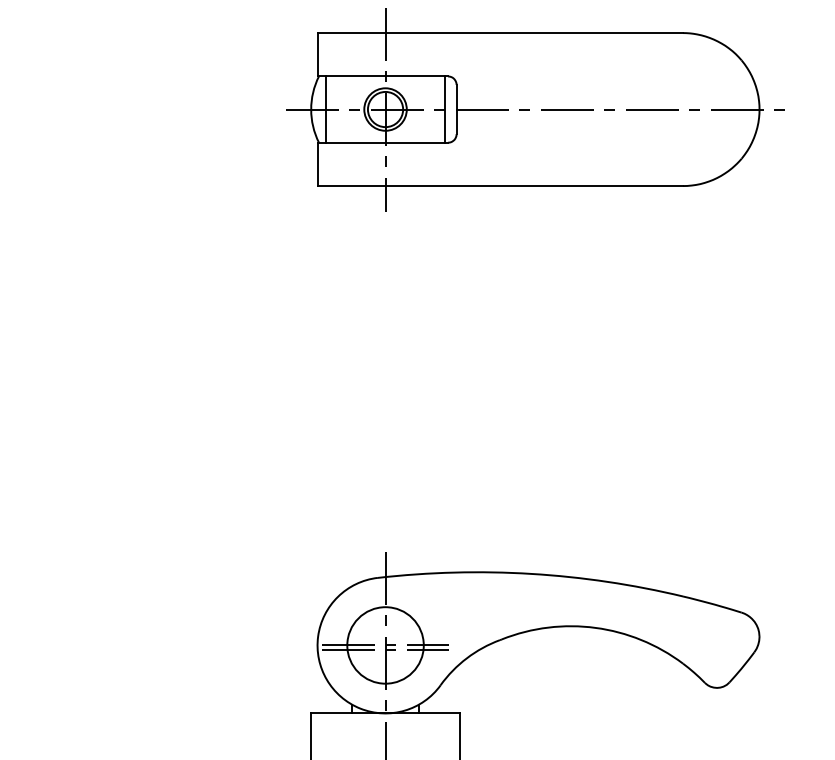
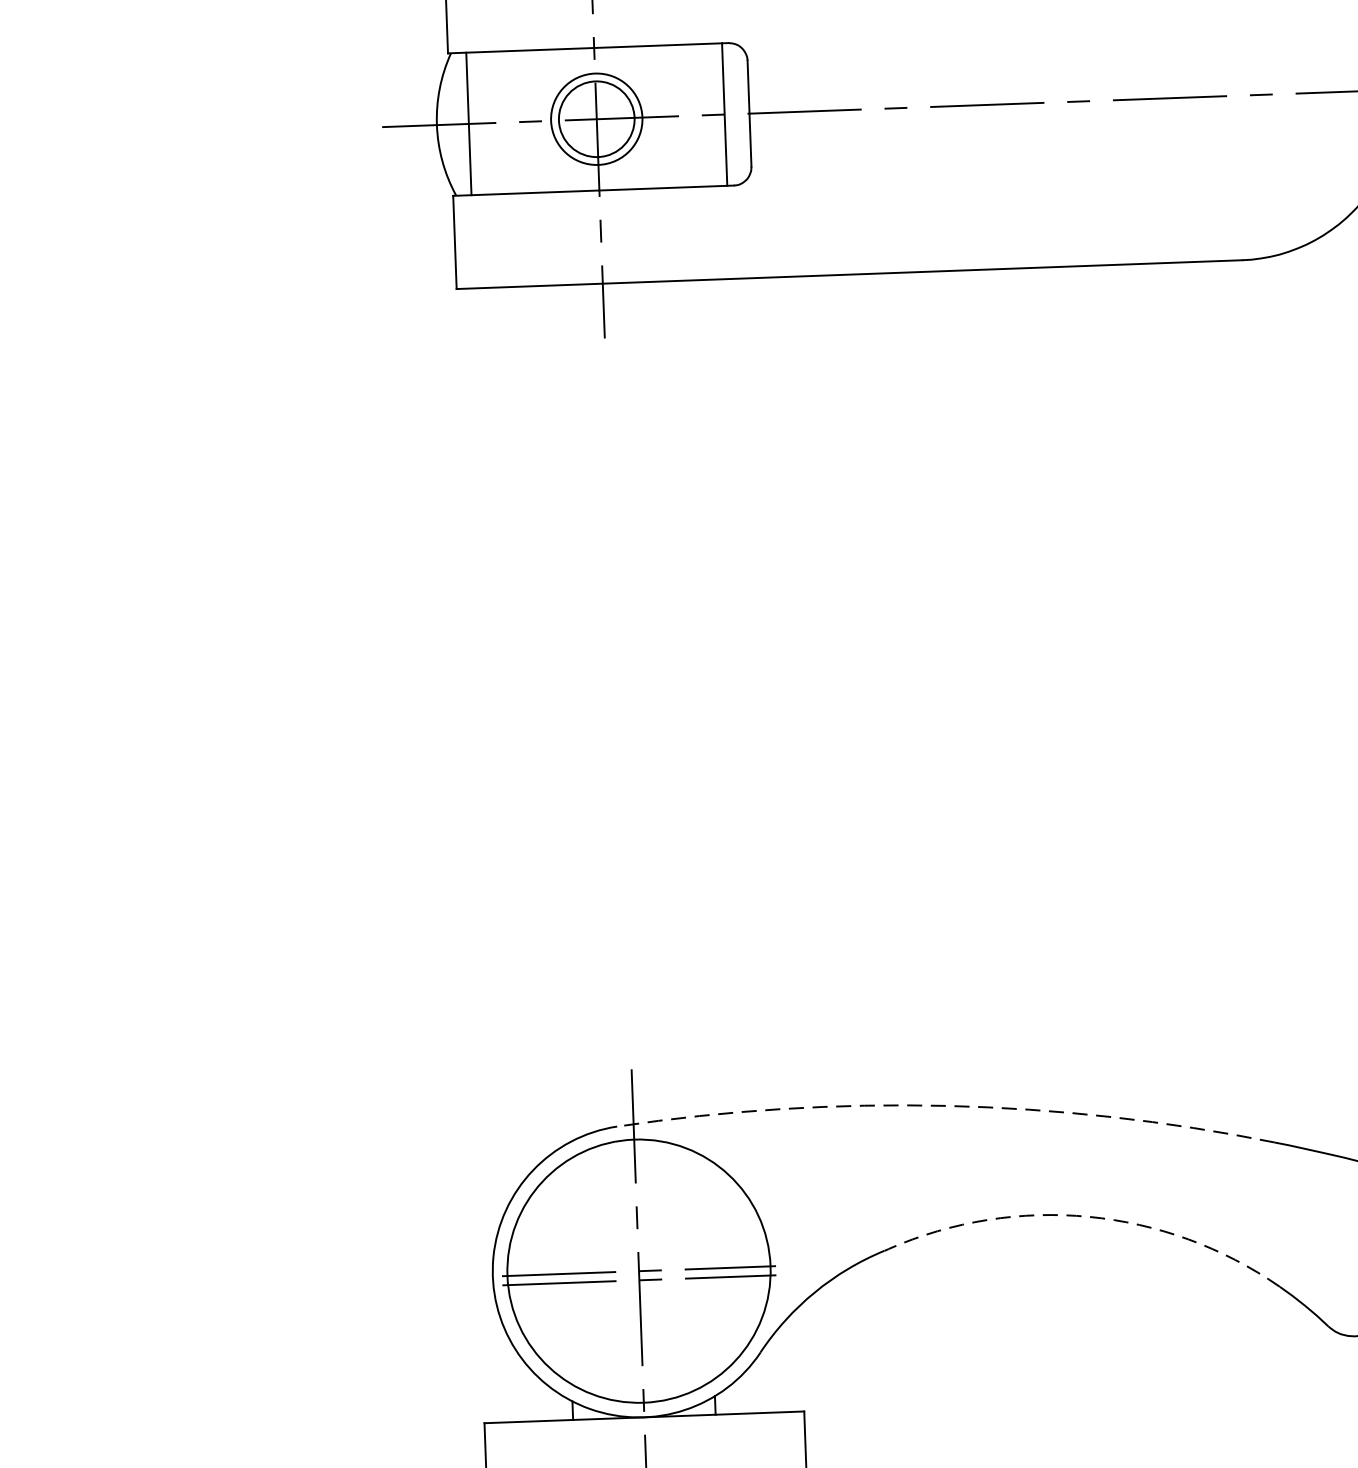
arc: (531, 573) -> (947, 1105), solid -> dashed
arc: (595, 627) -> (1088, 1216), solid -> dashed
circle: (385, 645) -> (638, 1271), size x1.6

